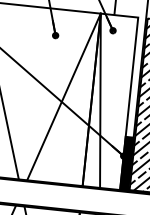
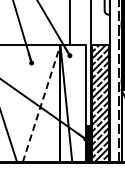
line: (63, 96) -> (41, 103), solid -> dashed

